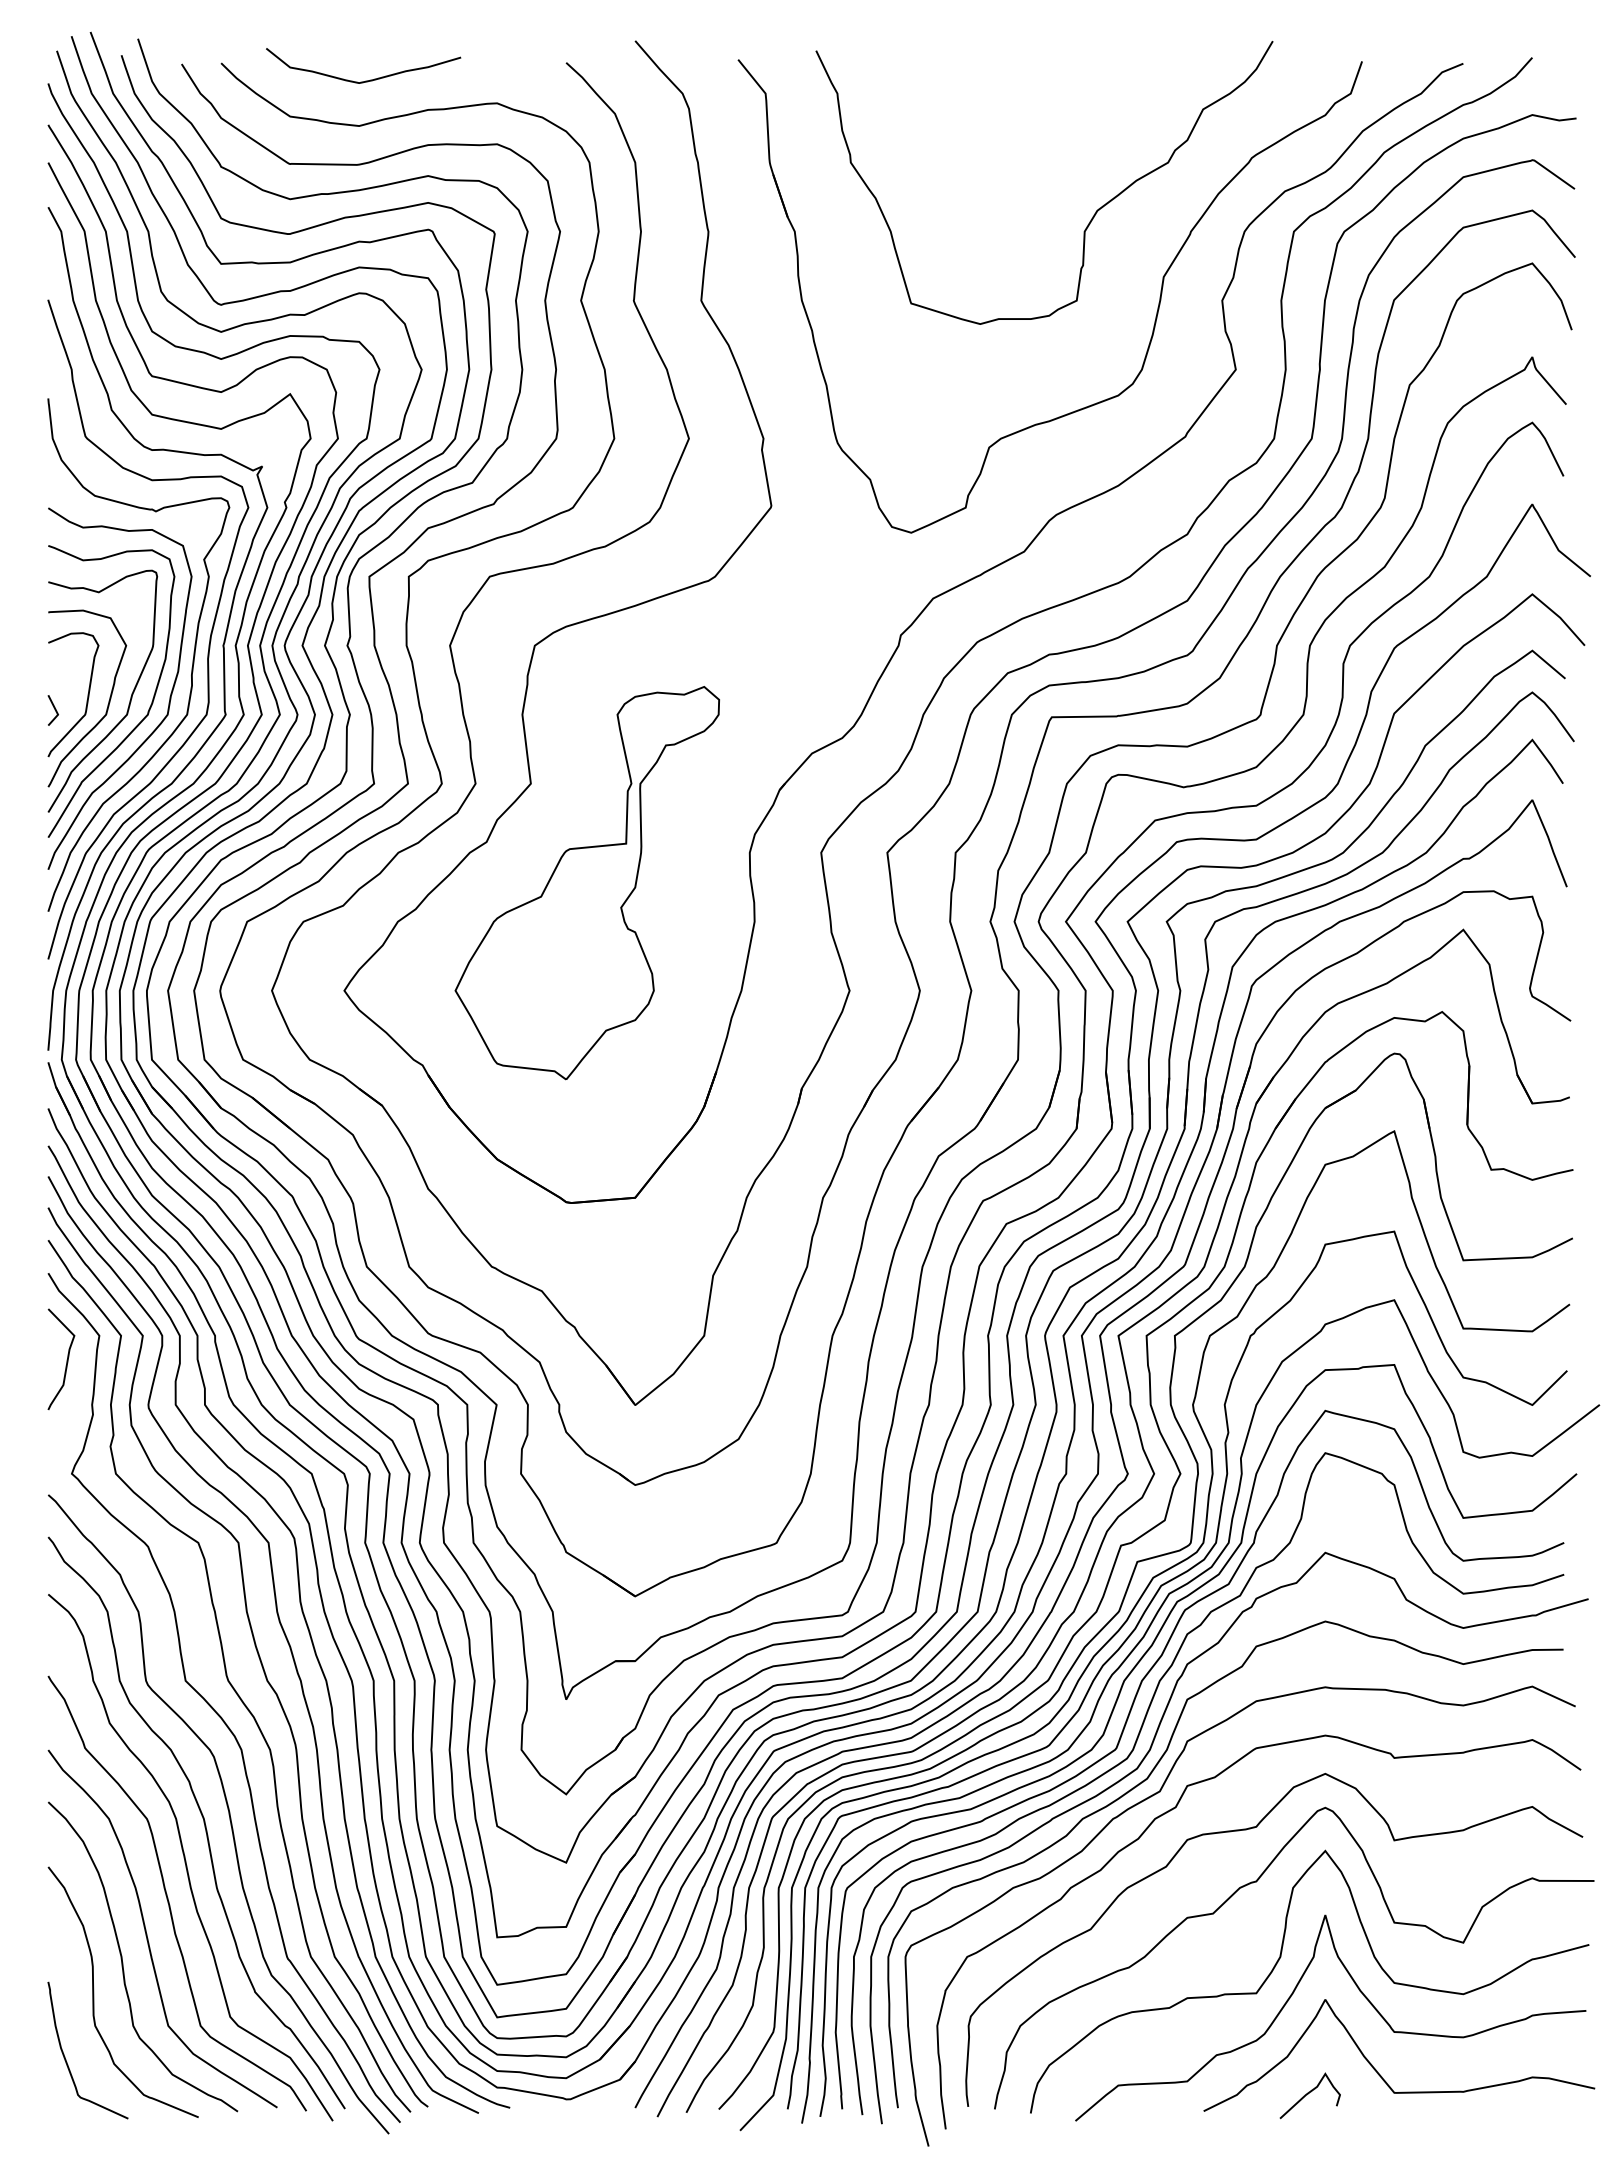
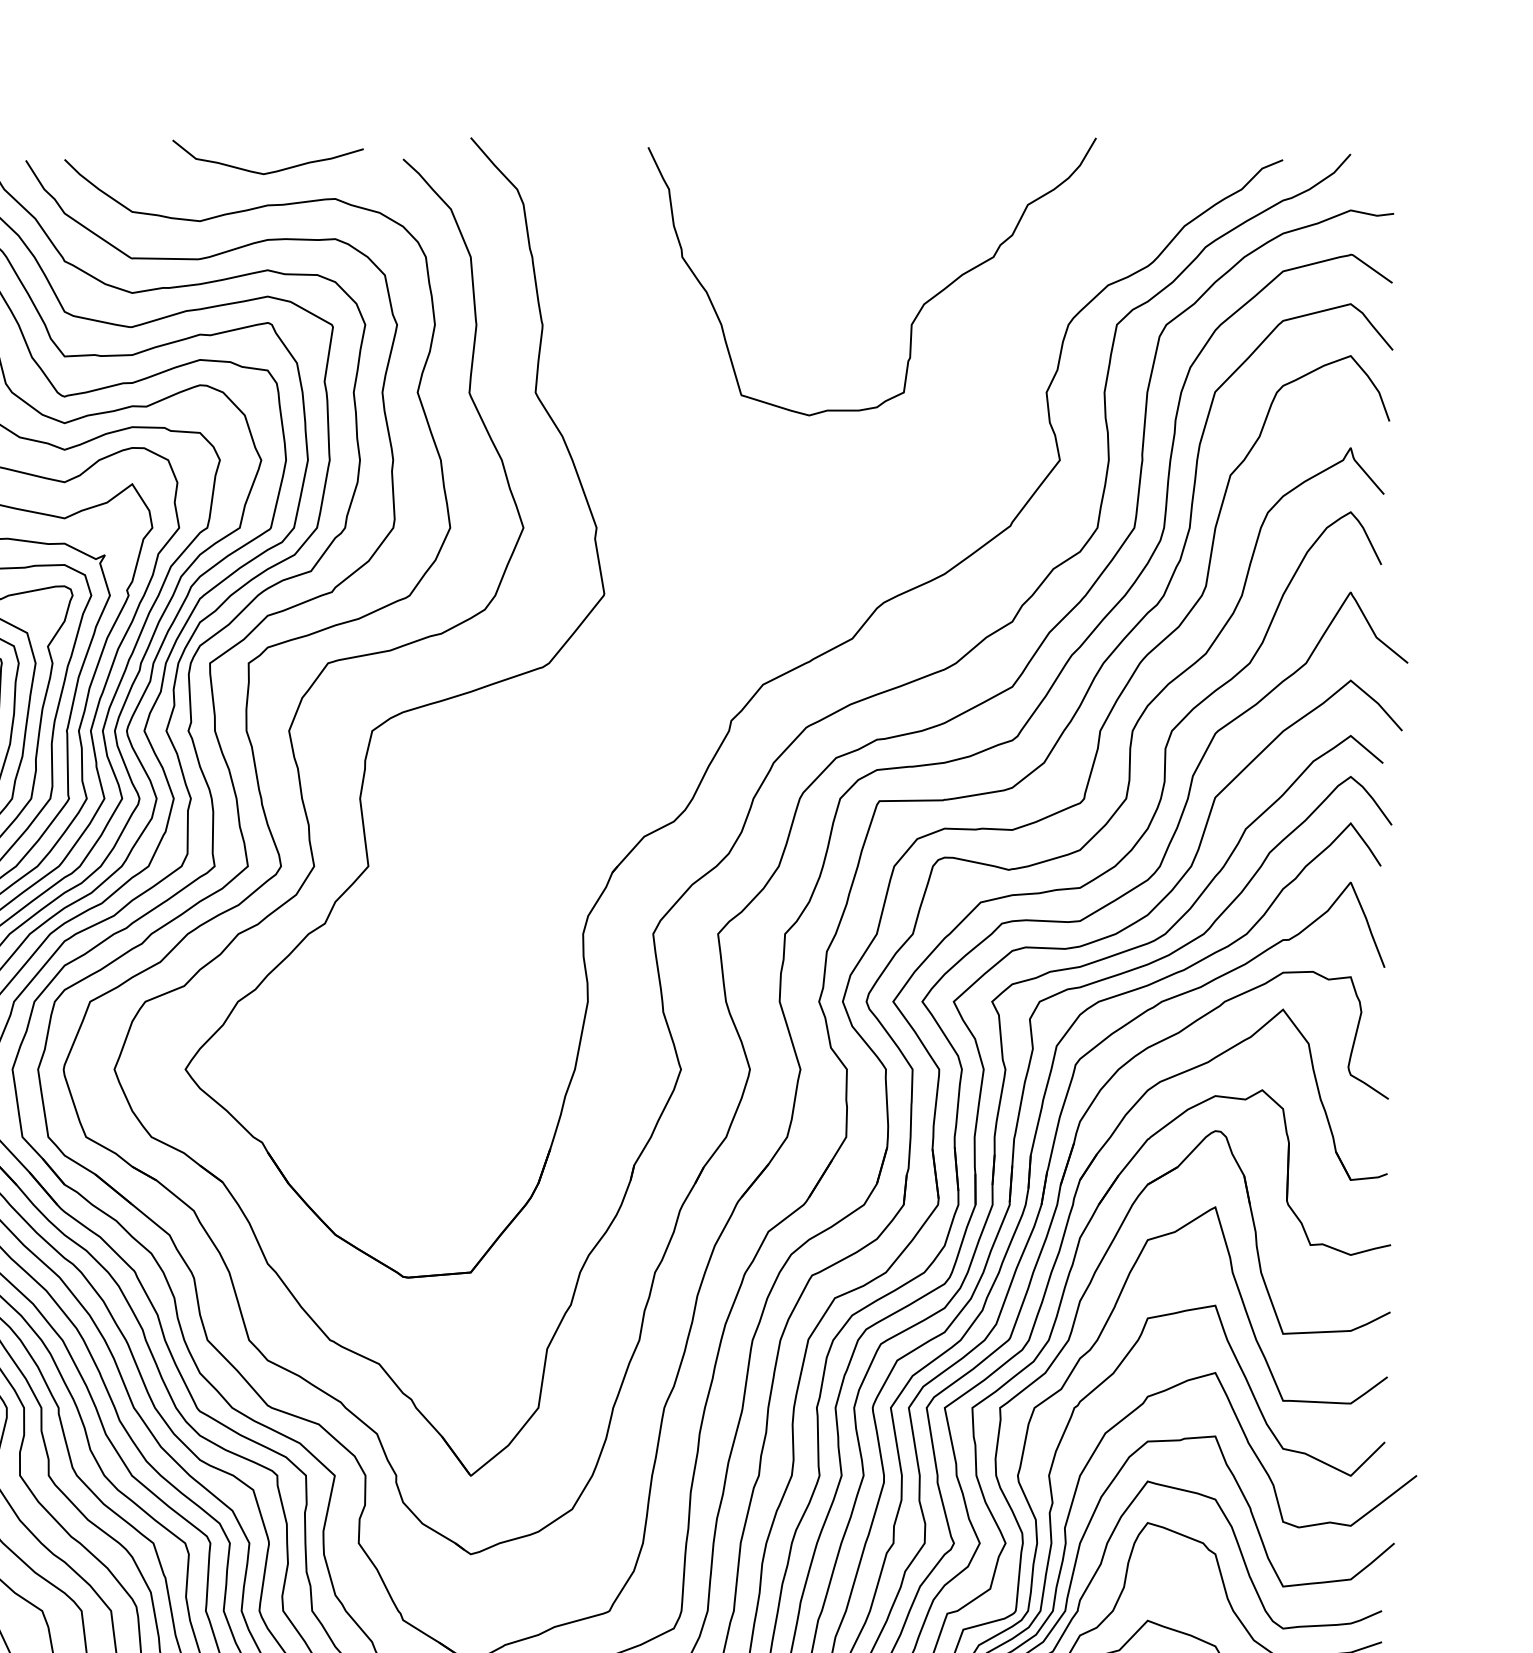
curve: (365, 80) -> (269, 171), moved
part: (1155, 316) -> (981, 408), removed
part: (586, 883) -> (422, 964), removed

